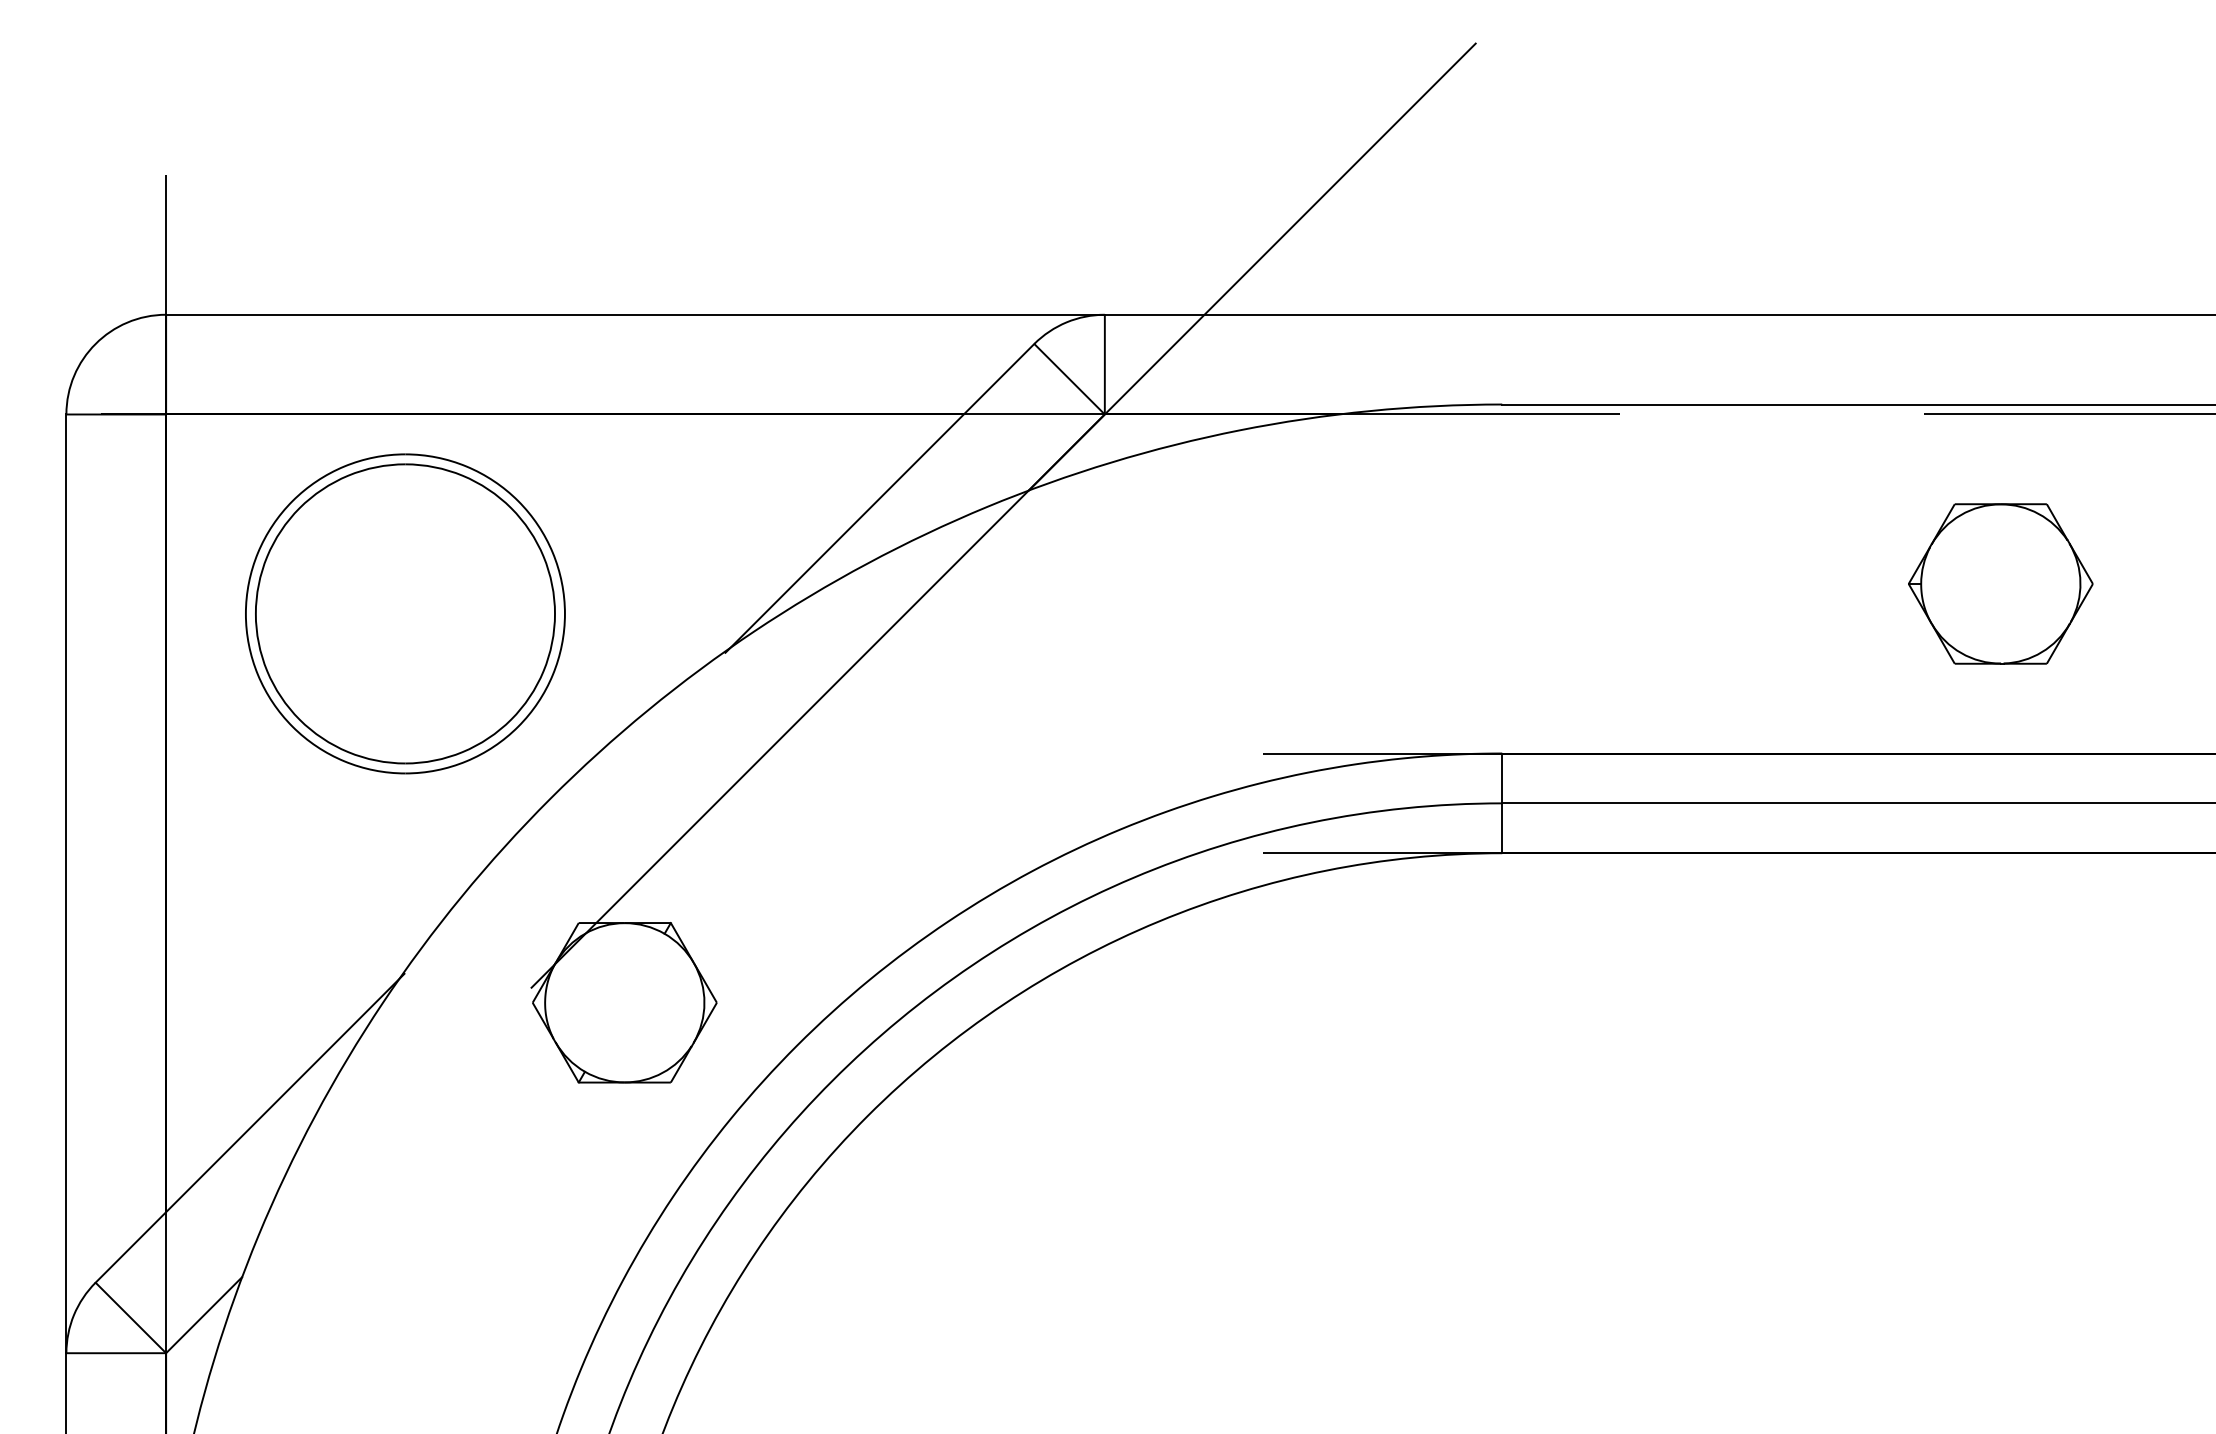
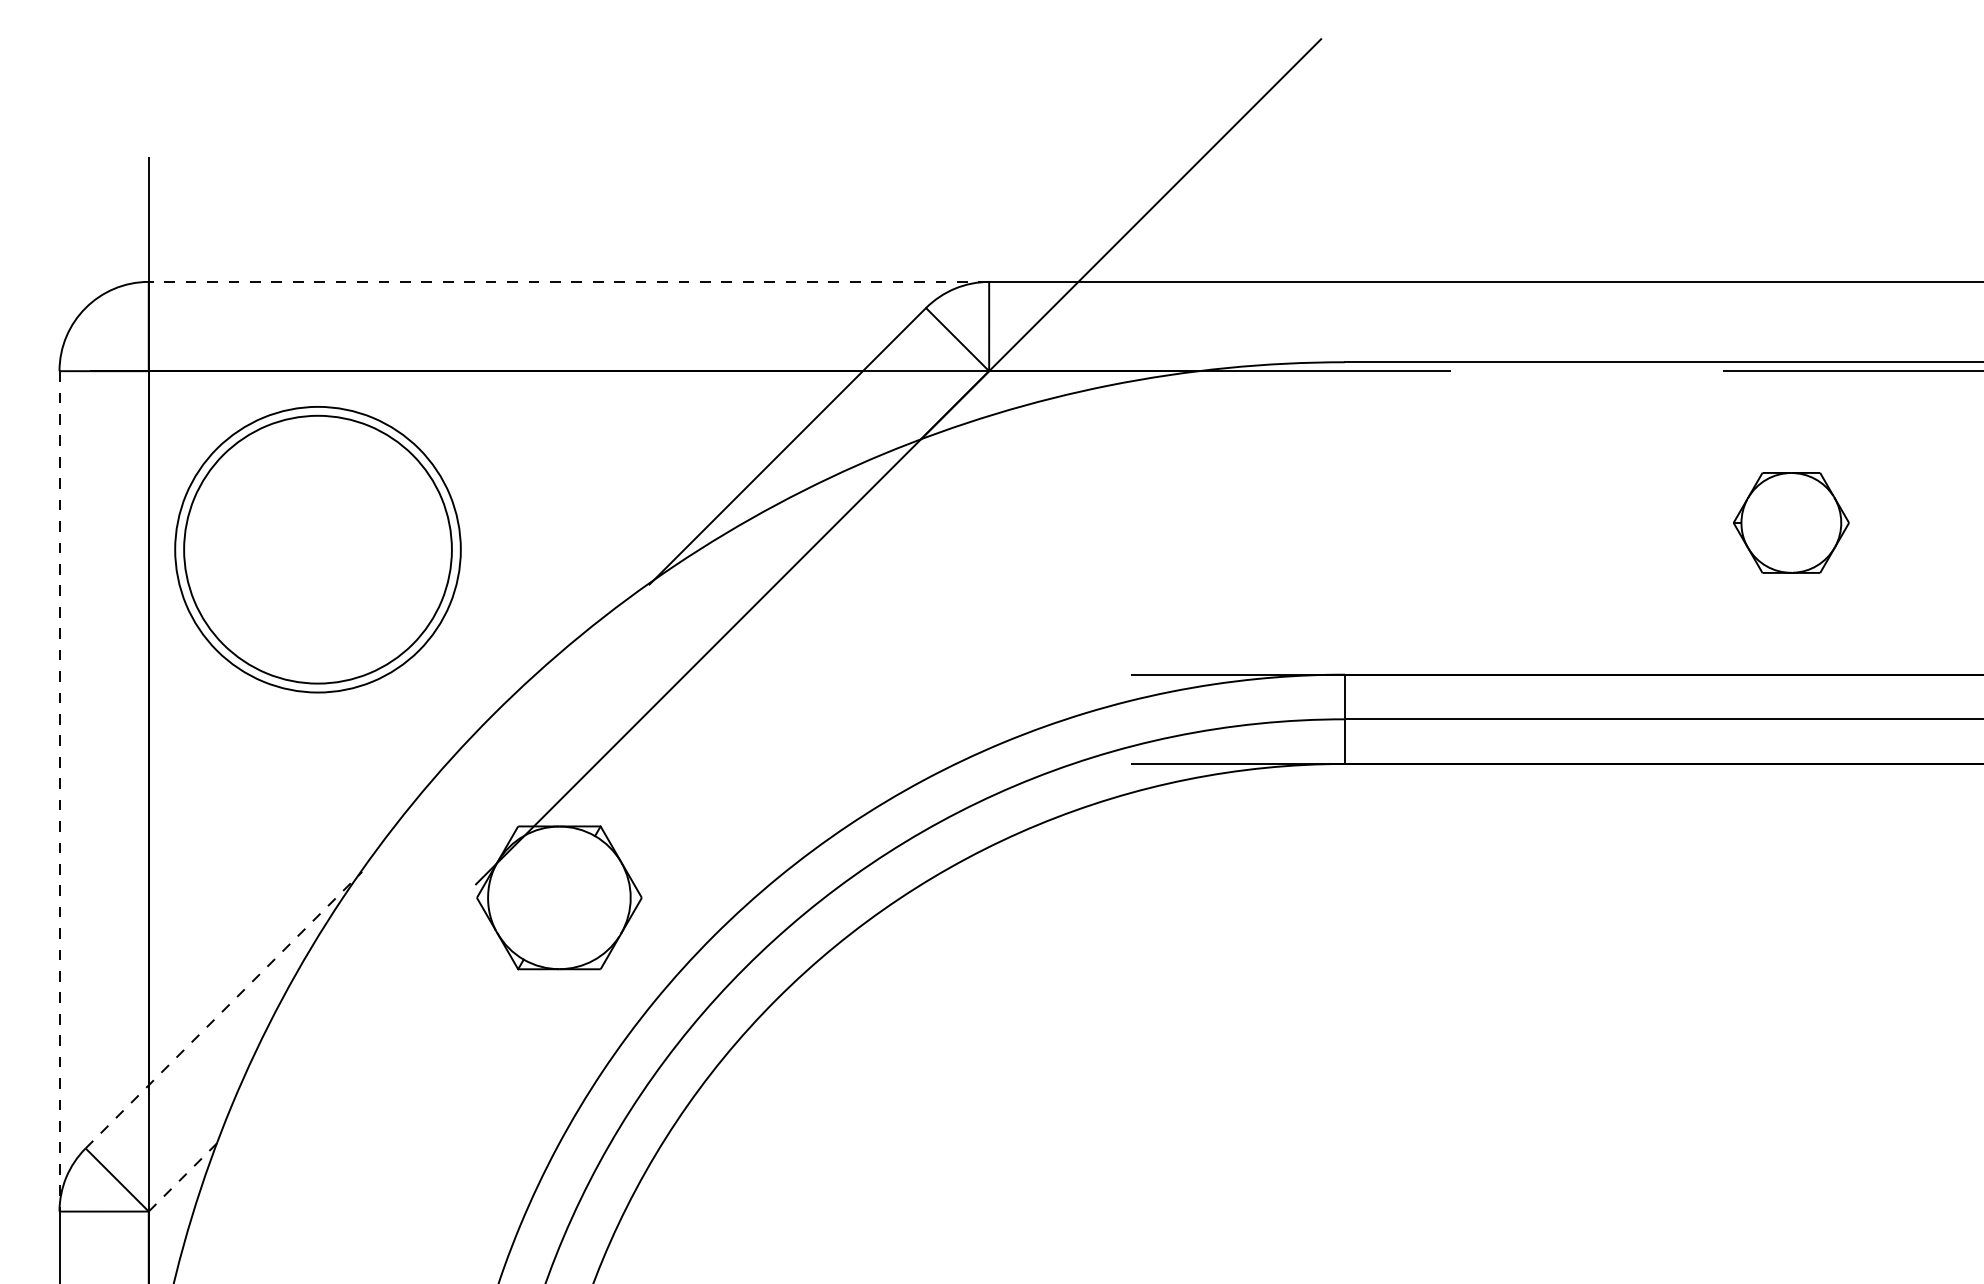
line: (634, 314) -> (568, 281), solid -> dashed
part: (2001, 583) -> (1791, 522), size x0.7
part: (404, 613) -> (317, 549), moved
line: (66, 883) -> (59, 791), solid -> dashed
line: (249, 1128) -> (223, 1010), solid -> dashed
line: (204, 1315) -> (183, 1177), solid -> dashed

